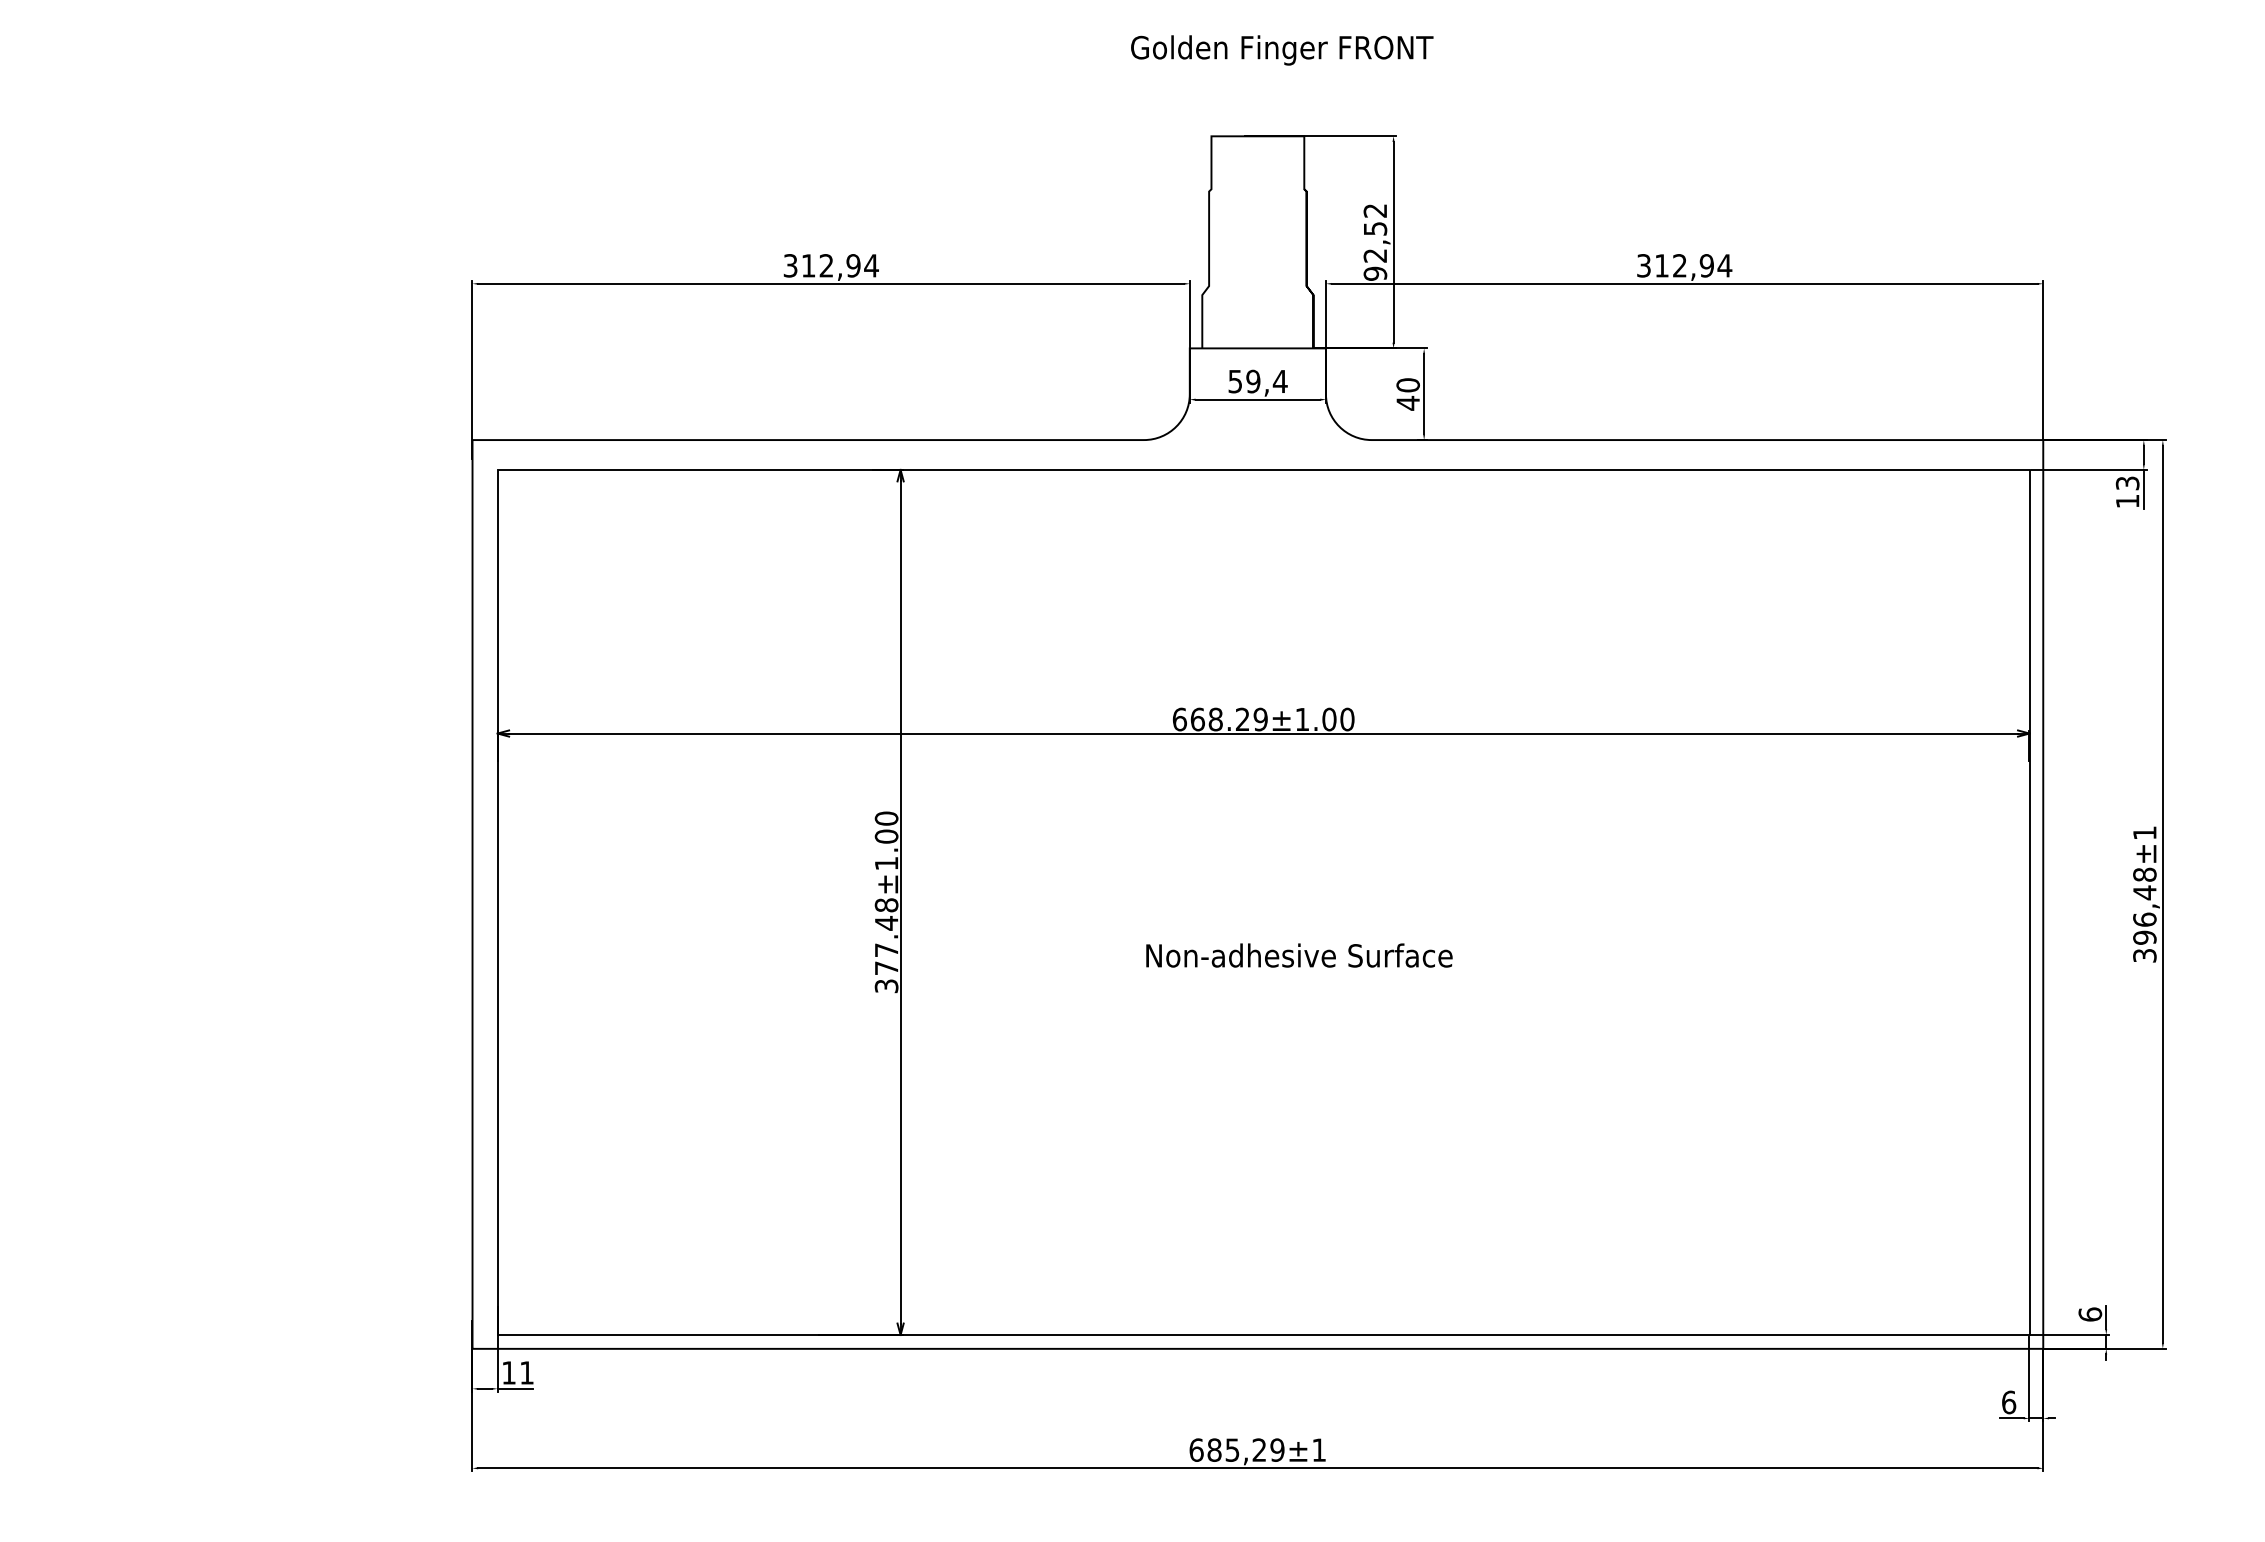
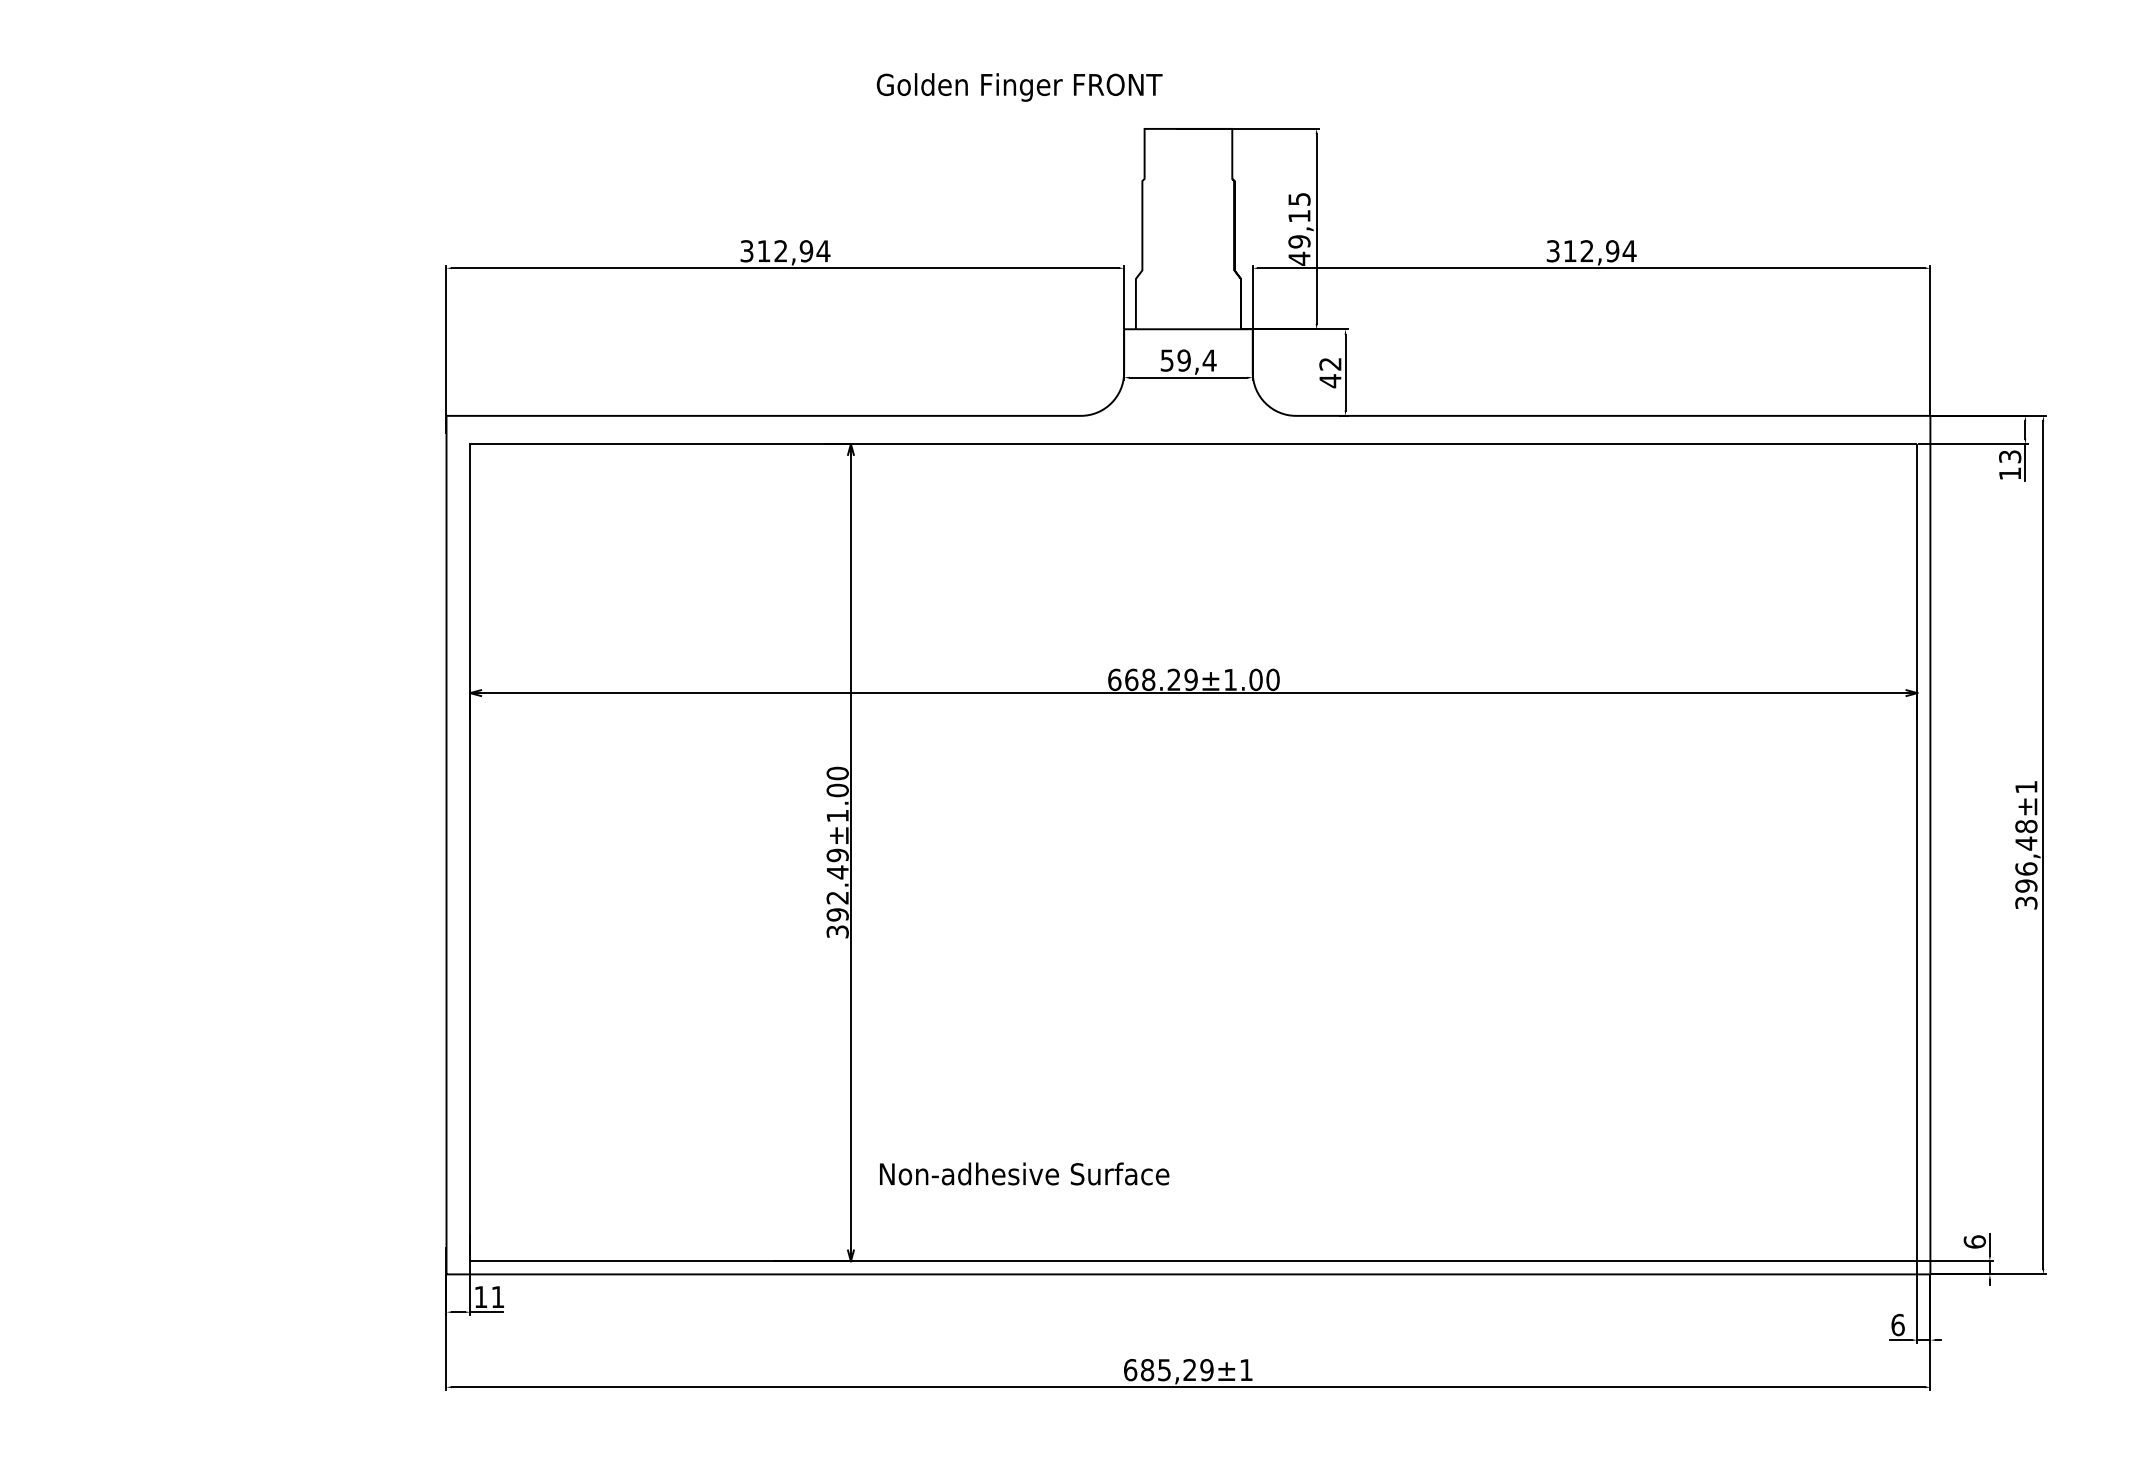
text: (1282, 50) -> (1019, 87), moved
text: (1375, 242) -> (1299, 229), 92,52 -> 49,15
text: (1407, 385) -> (1329, 364), 40 -> 42
text: (886, 936) -> (837, 884), 377.48±1.00 -> 392.49±1.00
text: (1299, 955) -> (1024, 1173), moved

